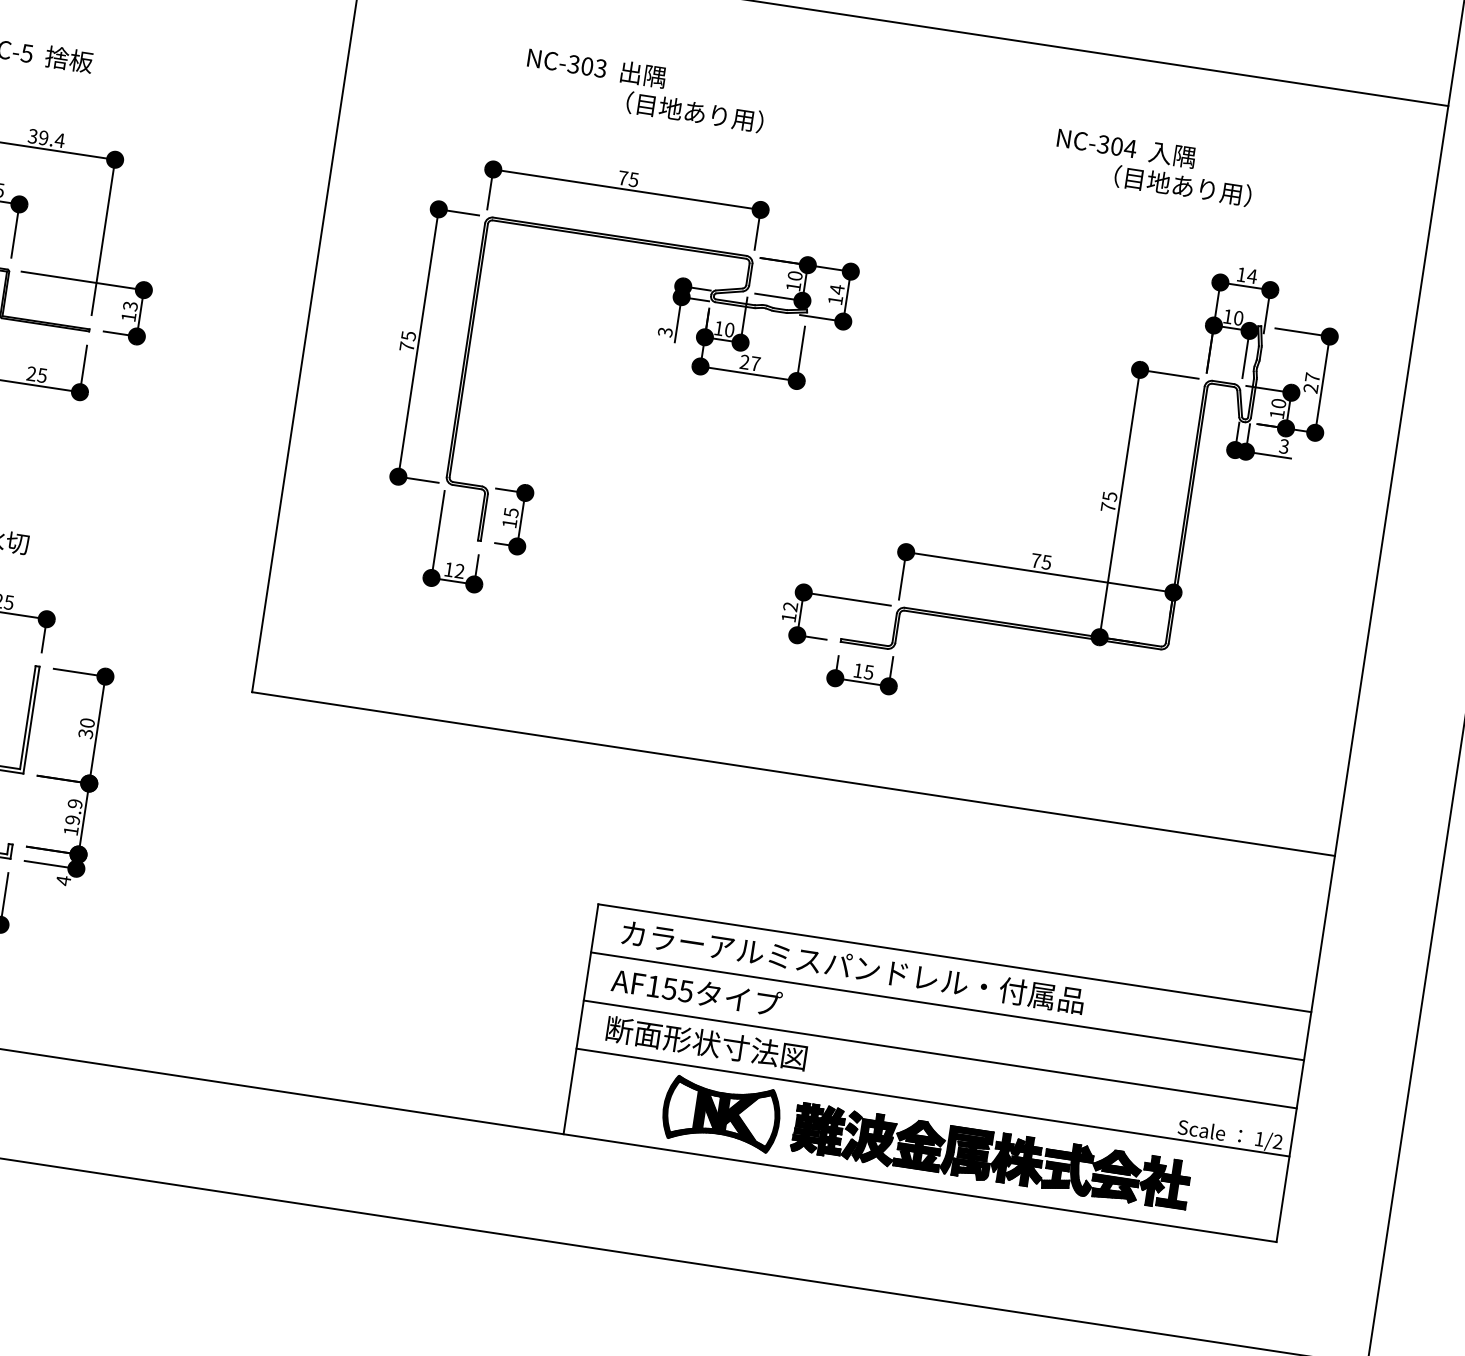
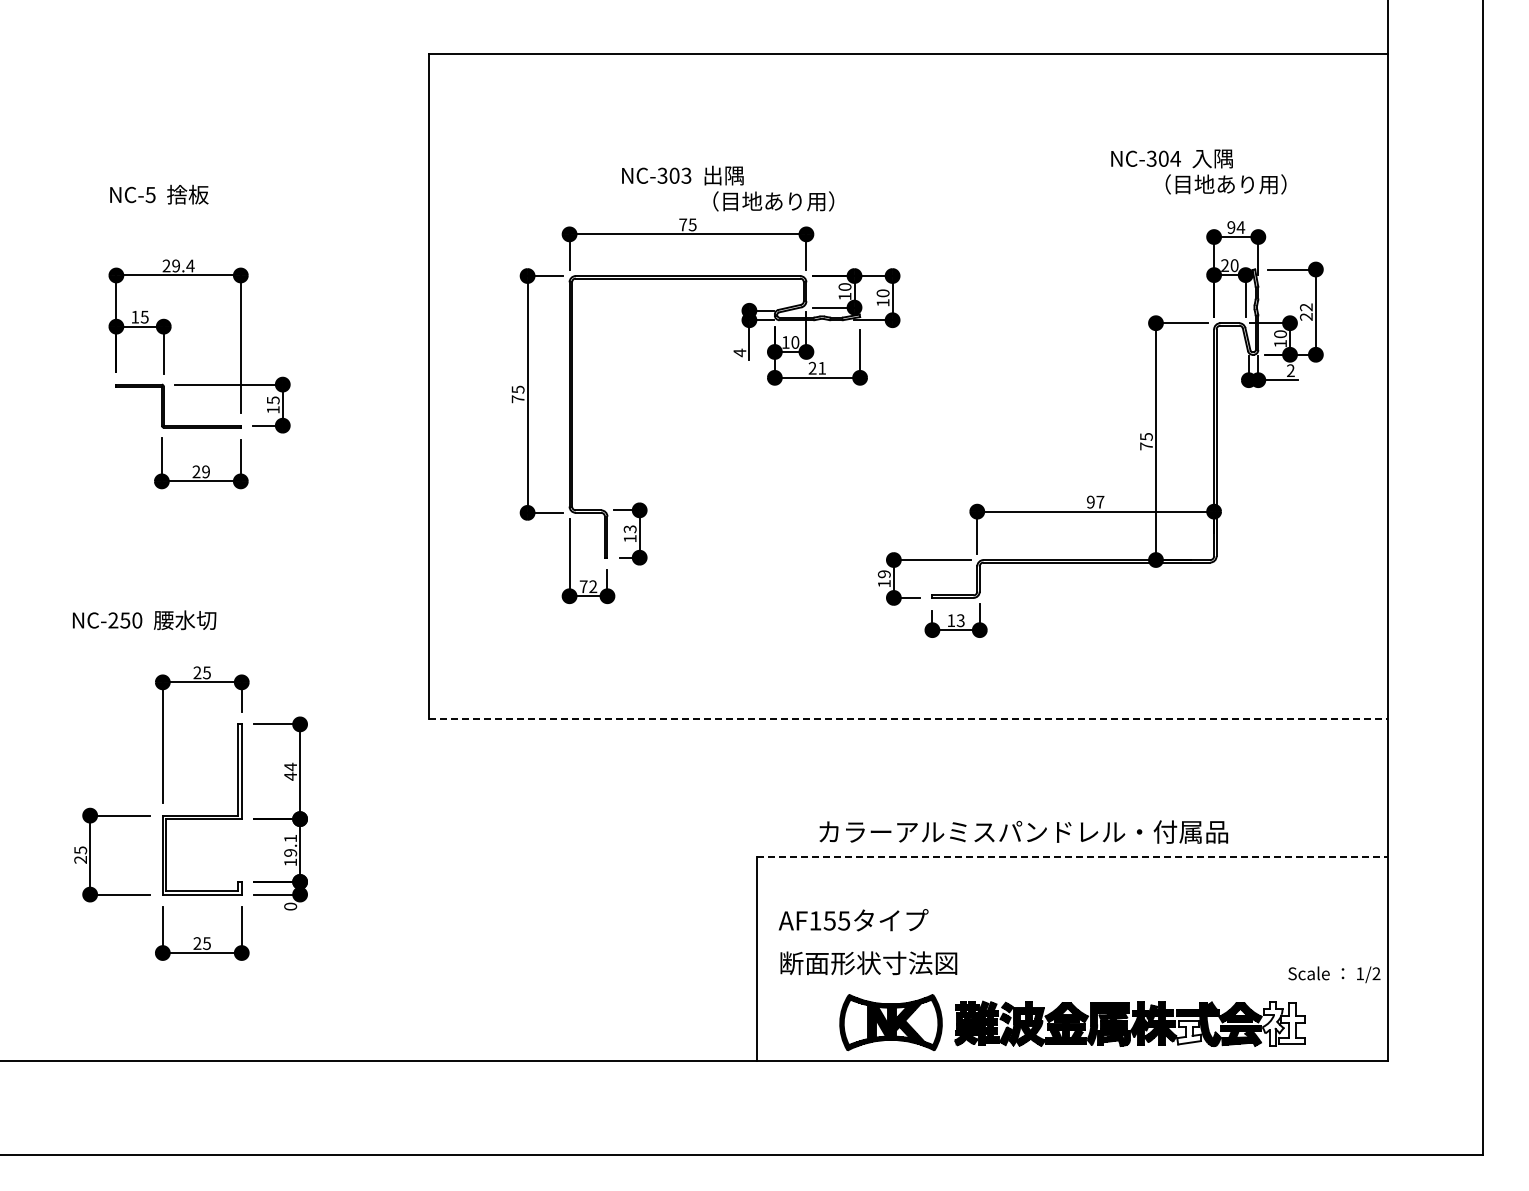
text: (646, 89) -> (728, 188), moved
text: (32, 136) -> (166, 266), 39.4 -> 29.4
text: (1154, 166) -> (1198, 171), moved
text: (1241, 274) -> (1231, 227), 14 -> 94
text: (836, 289) -> (882, 293), 14 -> 10
text: (129, 305) -> (272, 399), 13 -> 15
text: (1227, 316) -> (1224, 265), 10 -> 20
text: (664, 331) -> (739, 352), 3 -> 4
text: (755, 364) -> (822, 368), 27 -> 21
text: (41, 375) -> (205, 471), 25 -> 29
text: (1311, 377) -> (1305, 307), 27 -> 22
text: (1283, 446) -> (1290, 370), 3 -> 2
text: (510, 511) -> (629, 528), 15 -> 13
text: (1041, 560) -> (1095, 501), 75 -> 97
text: (448, 569) -> (583, 586), 12 -> 72
text: (790, 607) -> (884, 574), 12 -> 19
text: (868, 672) -> (960, 620), 15 -> 13
text: (86, 728) -> (290, 771), 30 -> 44
line: (793, 773) -> (908, 718), solid -> dashed
text: (75, 803) -> (290, 838), 19.9 -> 19.1
text: (63, 880) -> (290, 906), 4 -> 0
line: (954, 957) -> (1072, 856), solid -> dashed
text: (853, 966) -> (1023, 831), moved
line: (947, 1006) -> (1072, 899), removed
line: (940, 1054) -> (1072, 942), removed
line: (932, 1102) -> (1072, 984), removed
hatch: (1056, 1176) -> (1189, 1032), removed
hatch: (1164, 1182) -> (1283, 1023), removed

